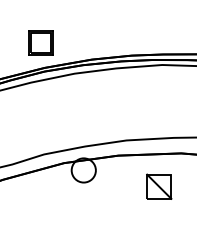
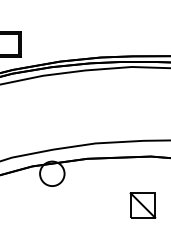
part: (159, 186) -> (143, 205), moved

